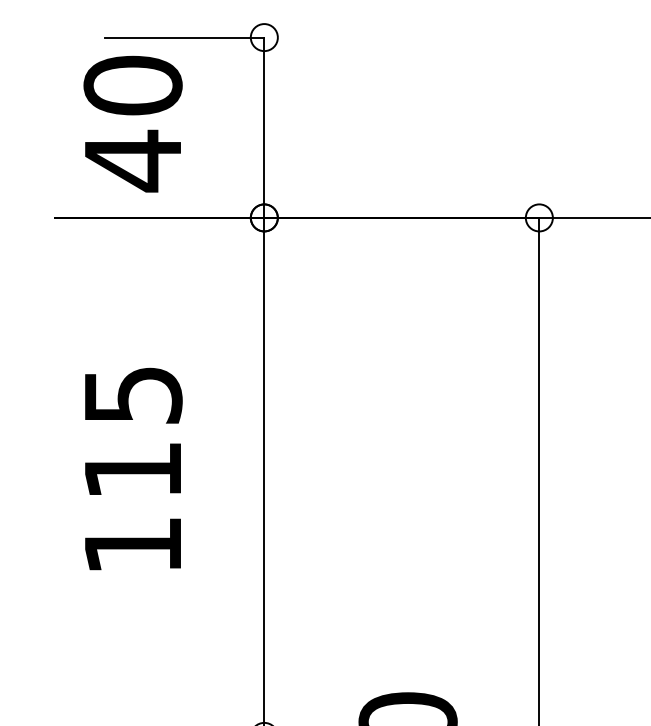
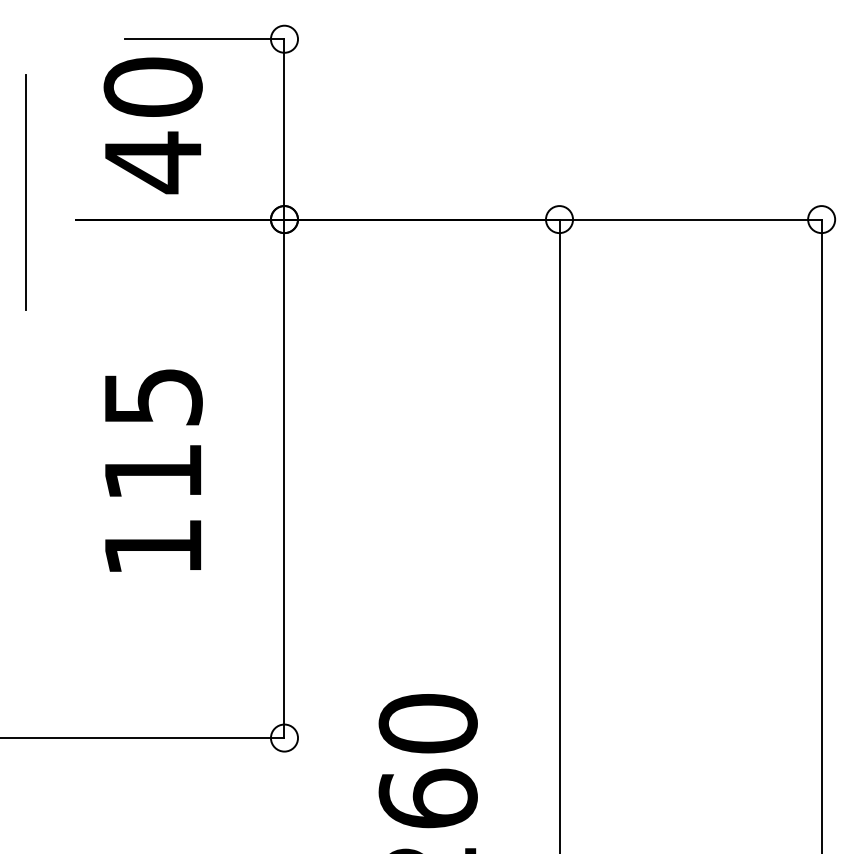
line: (5, 190) -> (25, 192), added

